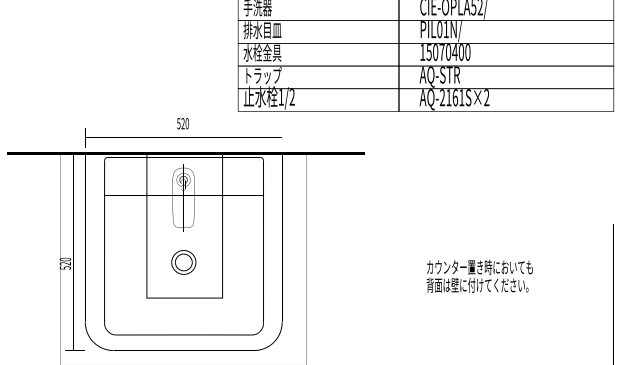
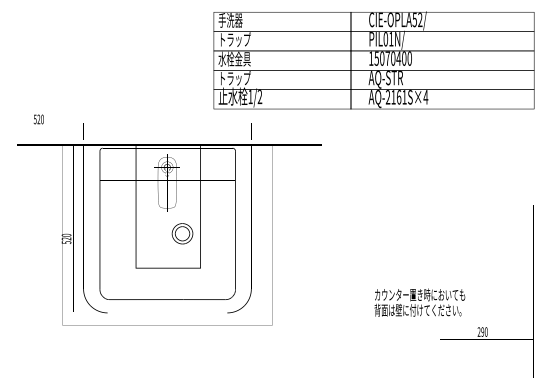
text: (262, 29) -> (234, 39), 排水目皿 -> トラップ
text: (486, 97) -> (425, 97), AQ-2161S×2 -> AQ-2161S×4
text: (182, 123) -> (38, 119), moved
part: (183, 262) -> (182, 233), moved
text: (479, 276) -> (419, 302), moved

